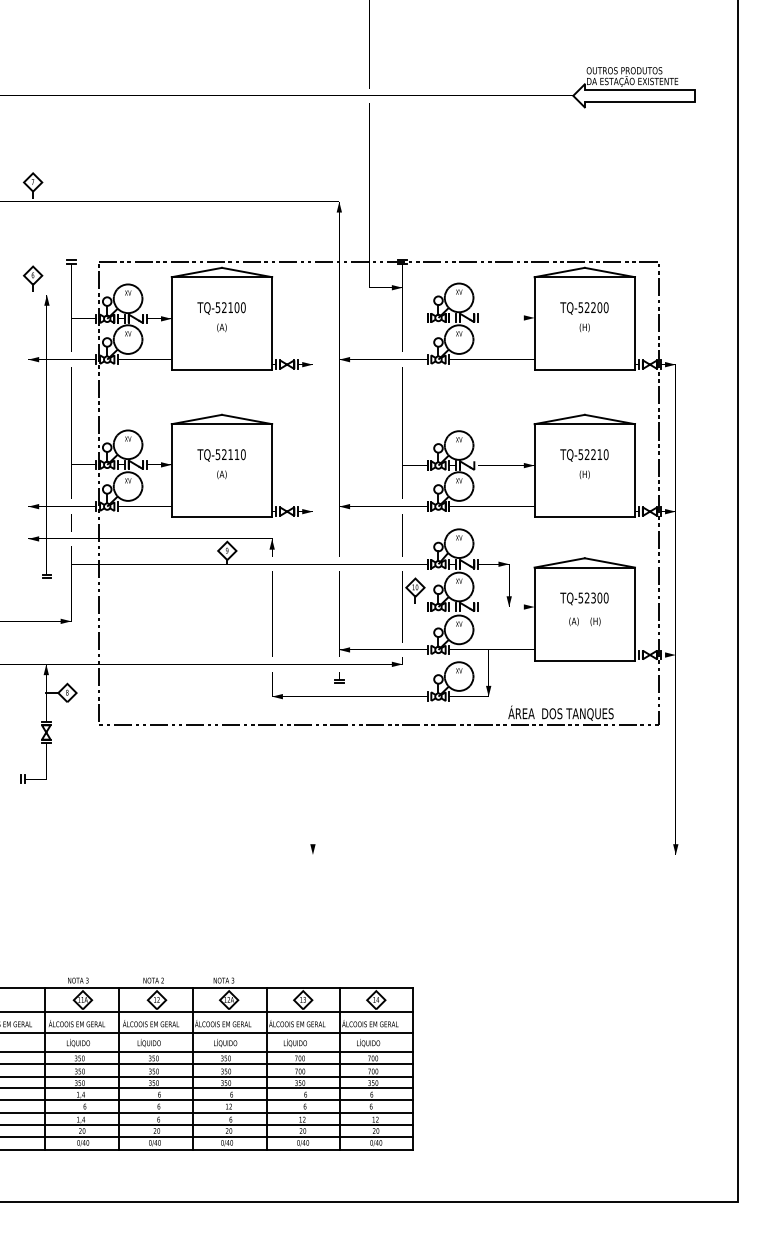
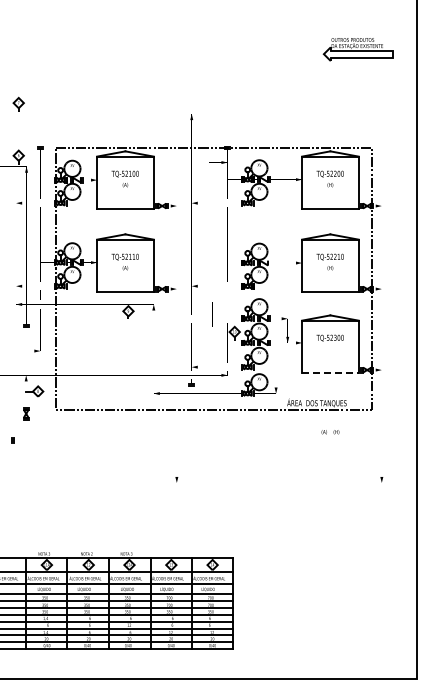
line: (402, 535) -> (212, 314), moved
text: (584, 622) -> (330, 432), moved
line: (584, 661) -> (330, 373), solid -> dashed

